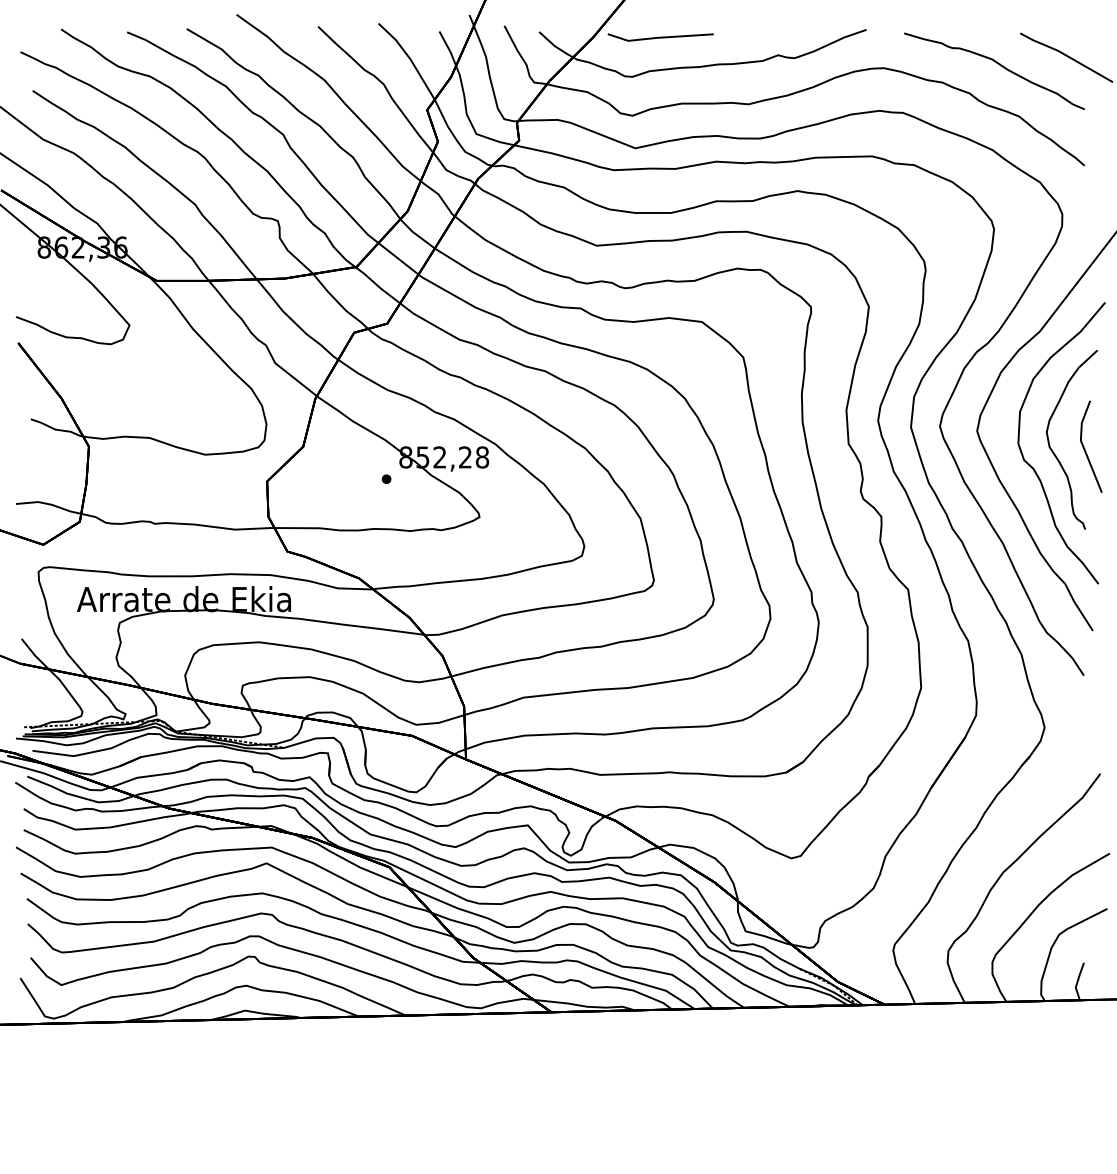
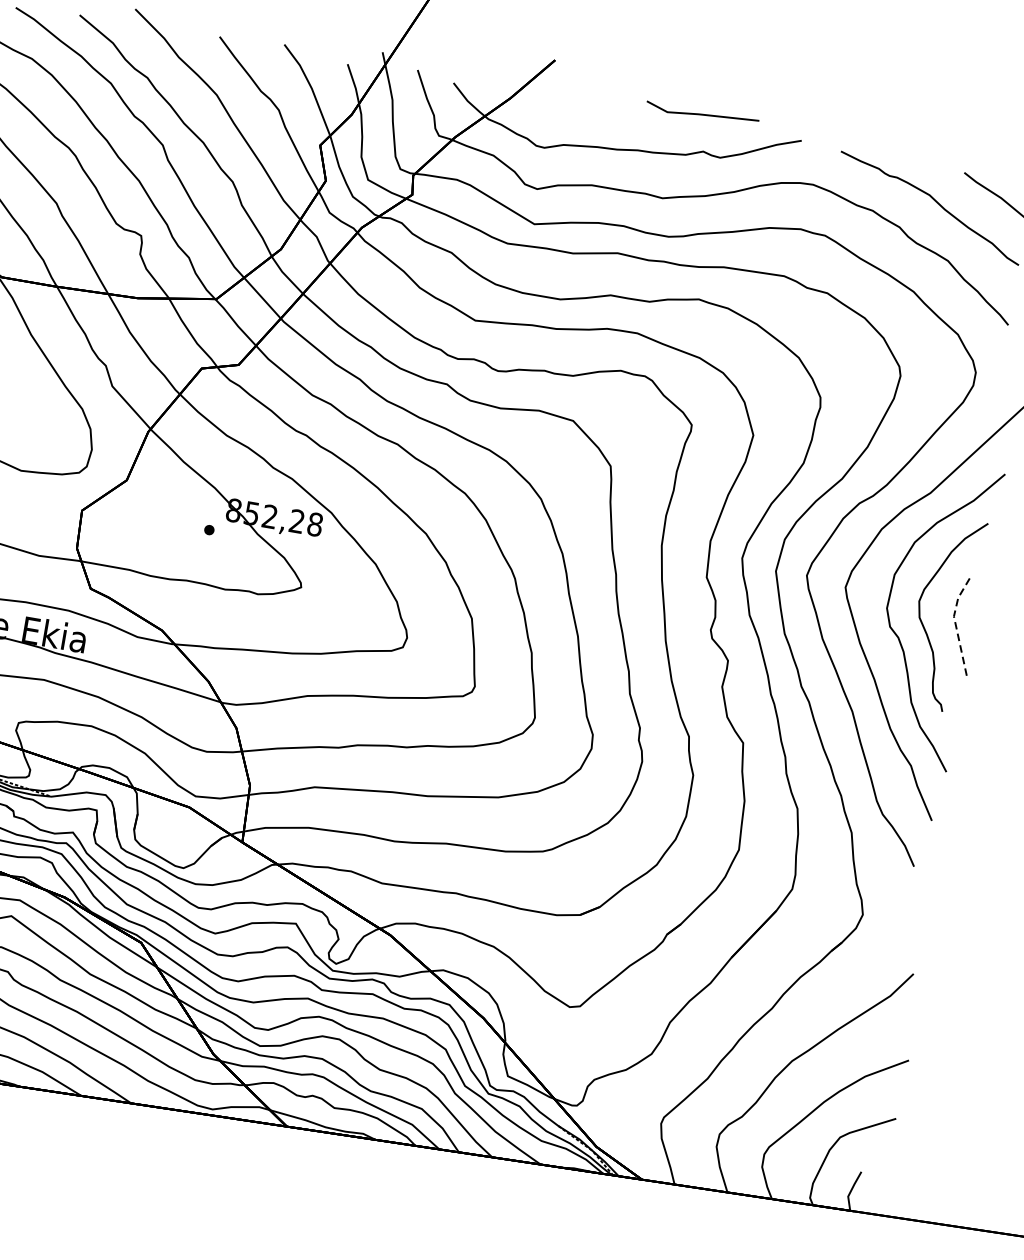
line: (660, 37) -> (702, 114), moved
line: (1083, 446) -> (955, 623), solid -> dashed

